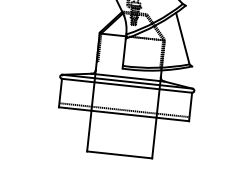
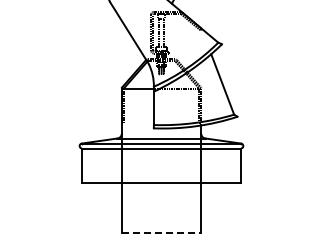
line: (124, 110) -> (161, 178), removed
line: (119, 154) -> (161, 232), solid -> dashed

